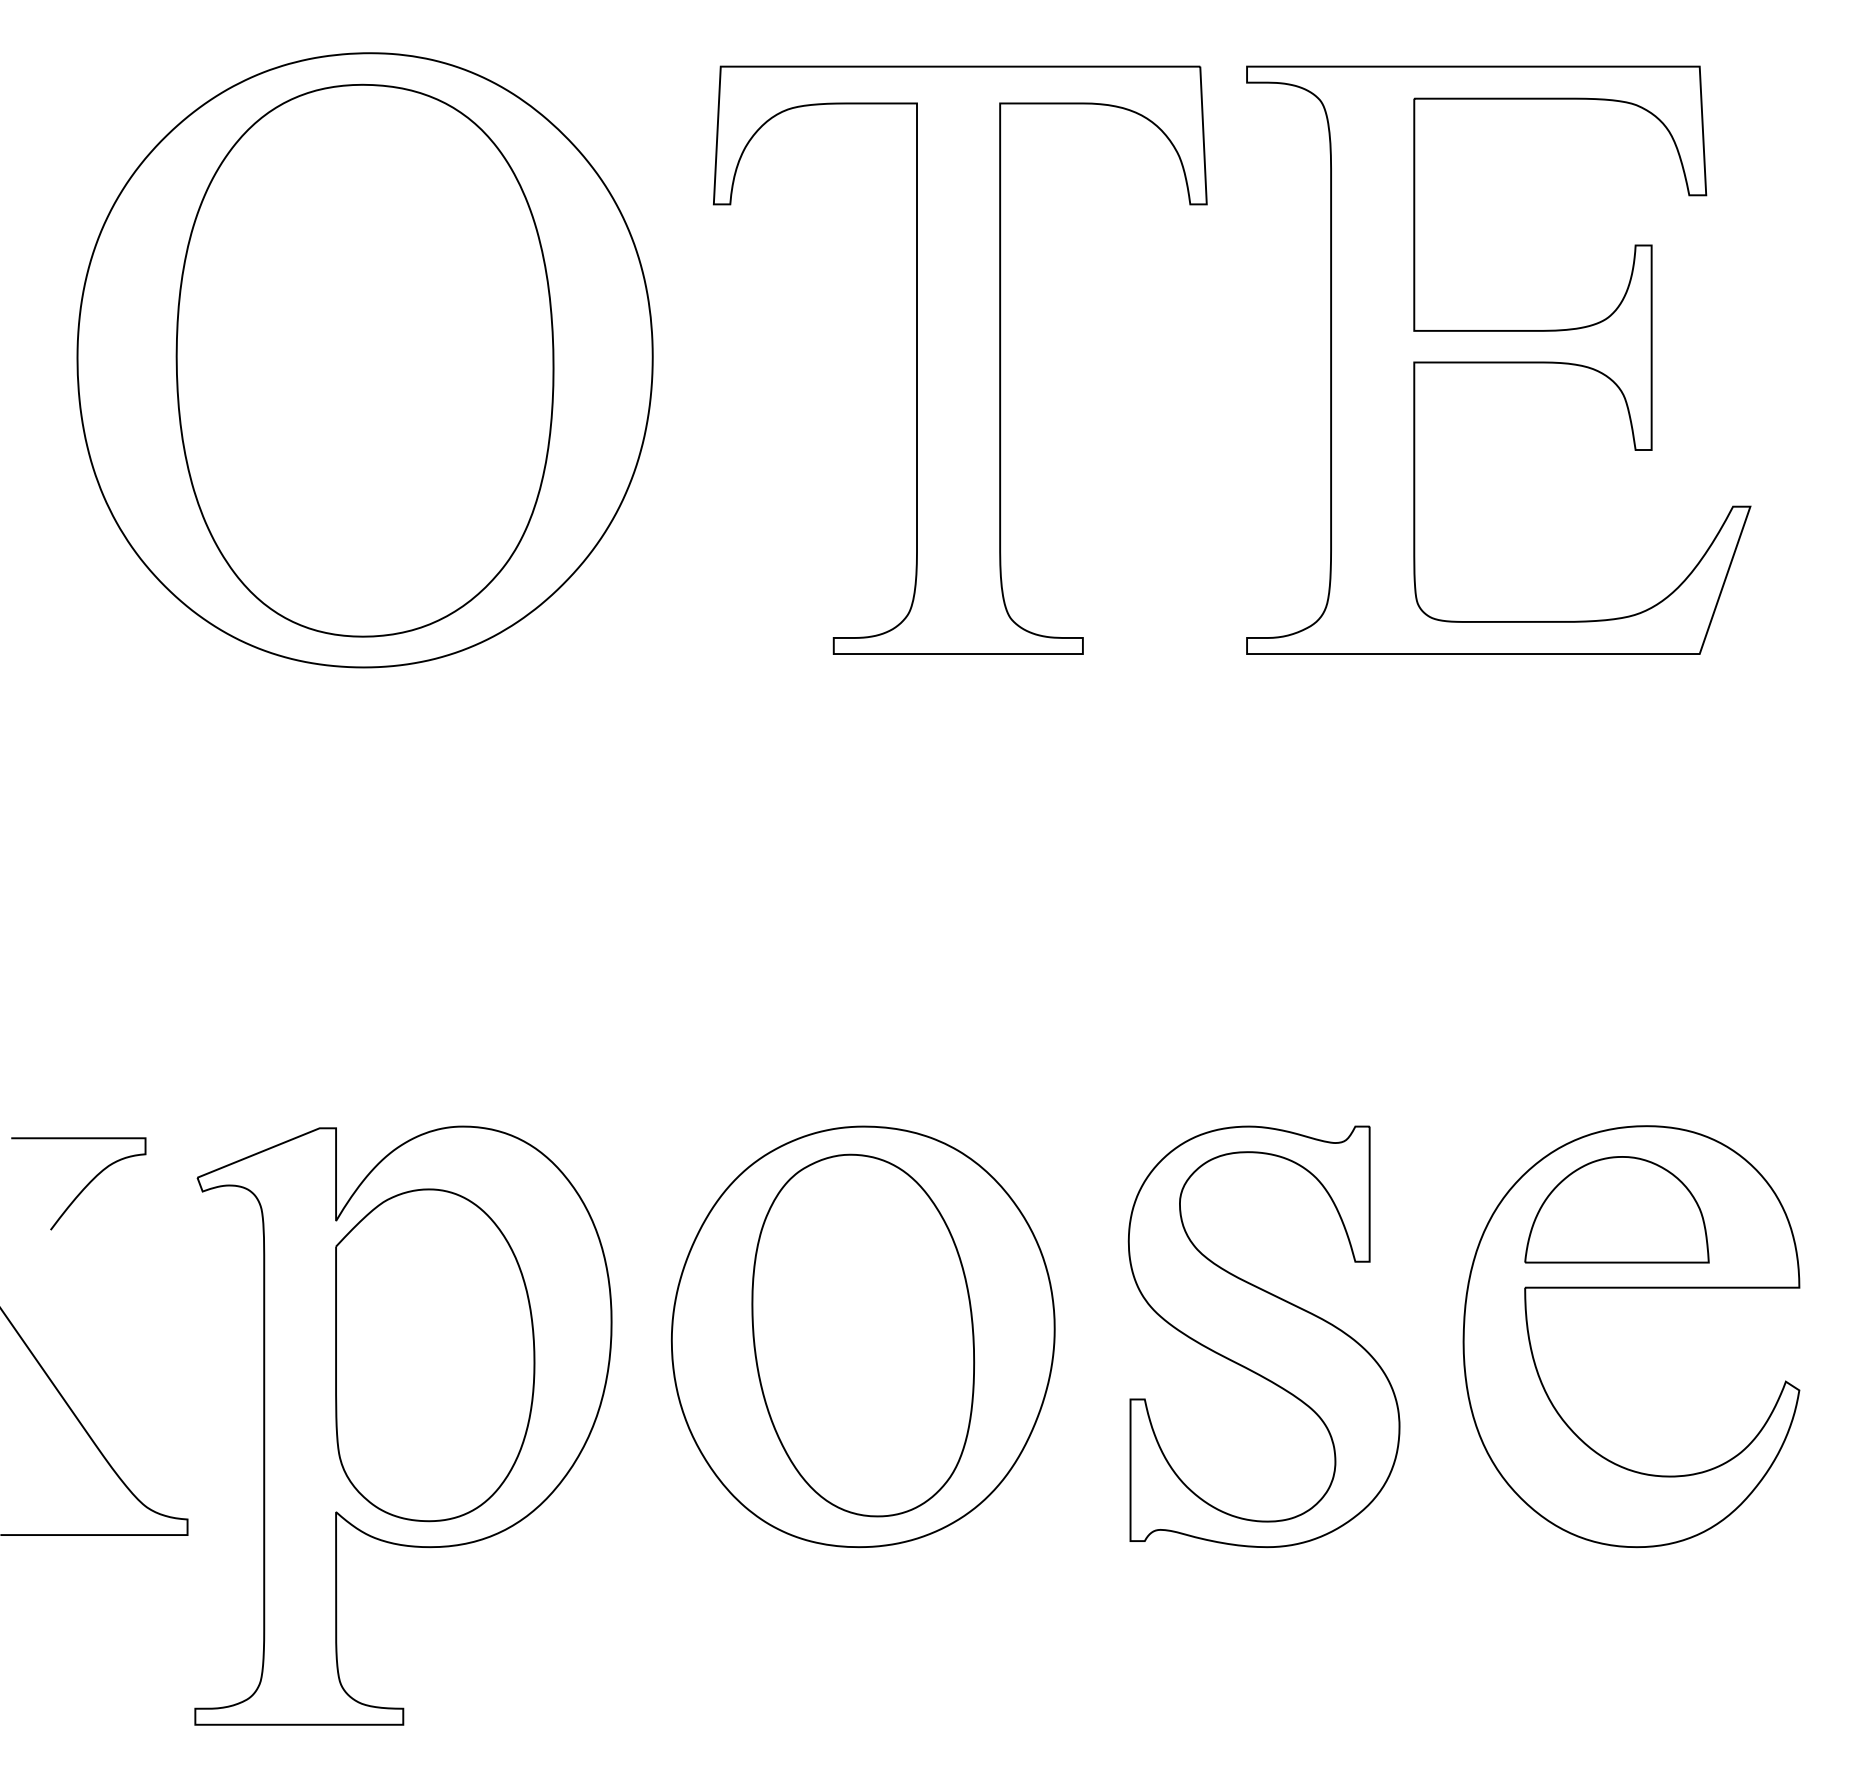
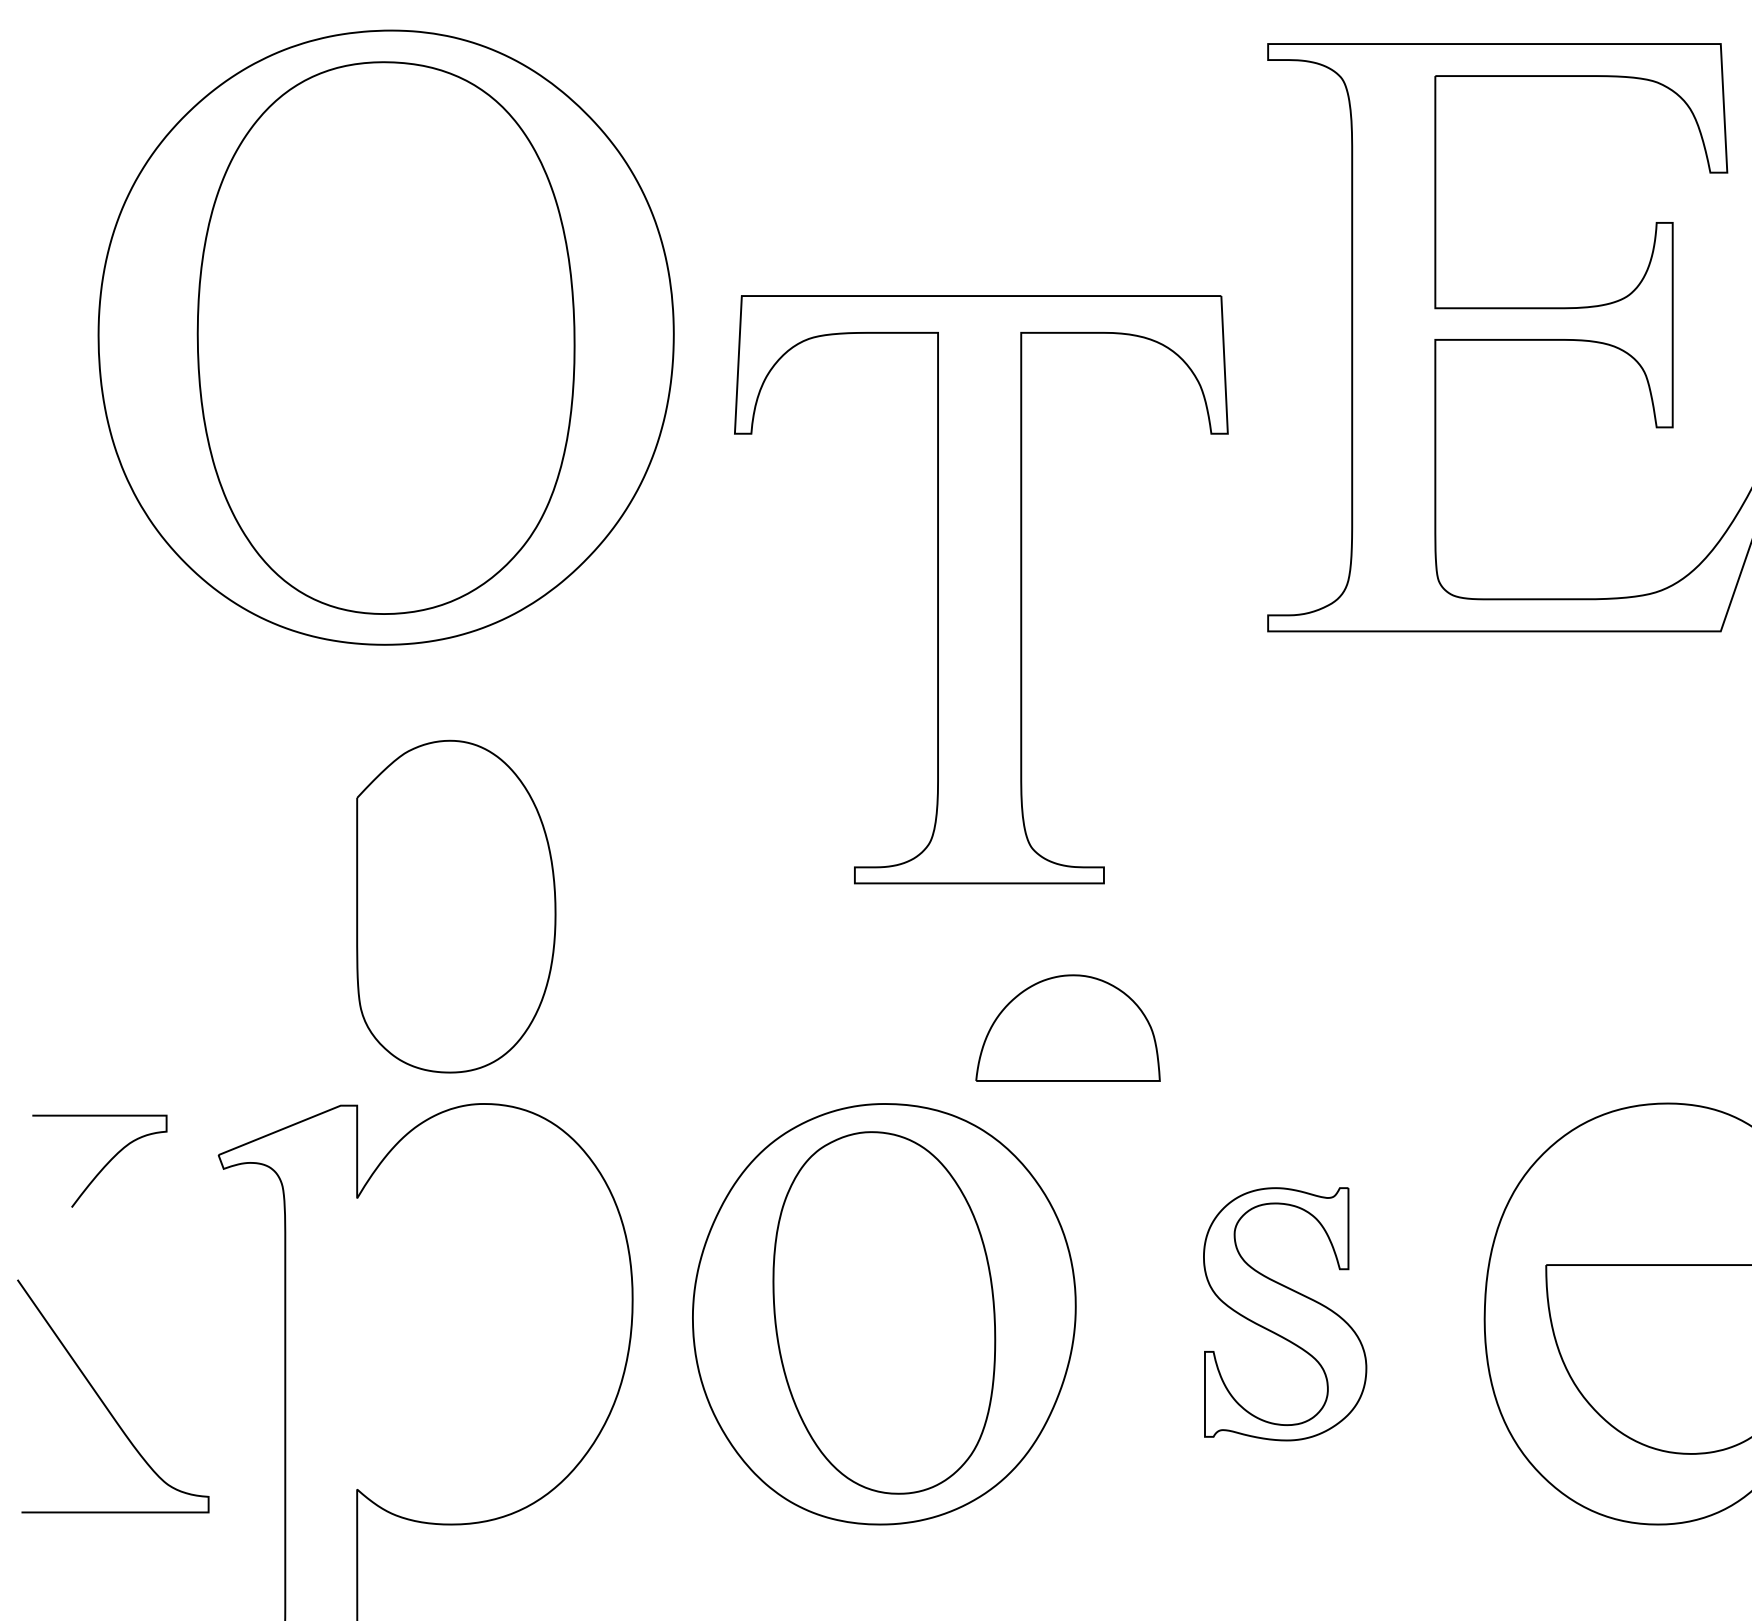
part: (960, 359) -> (981, 588), moved
part: (1616, 1209) -> (1067, 1027), moved
part: (1263, 1336) -> (1284, 1313), size x0.6
part: (435, 1355) -> (456, 906), moved

